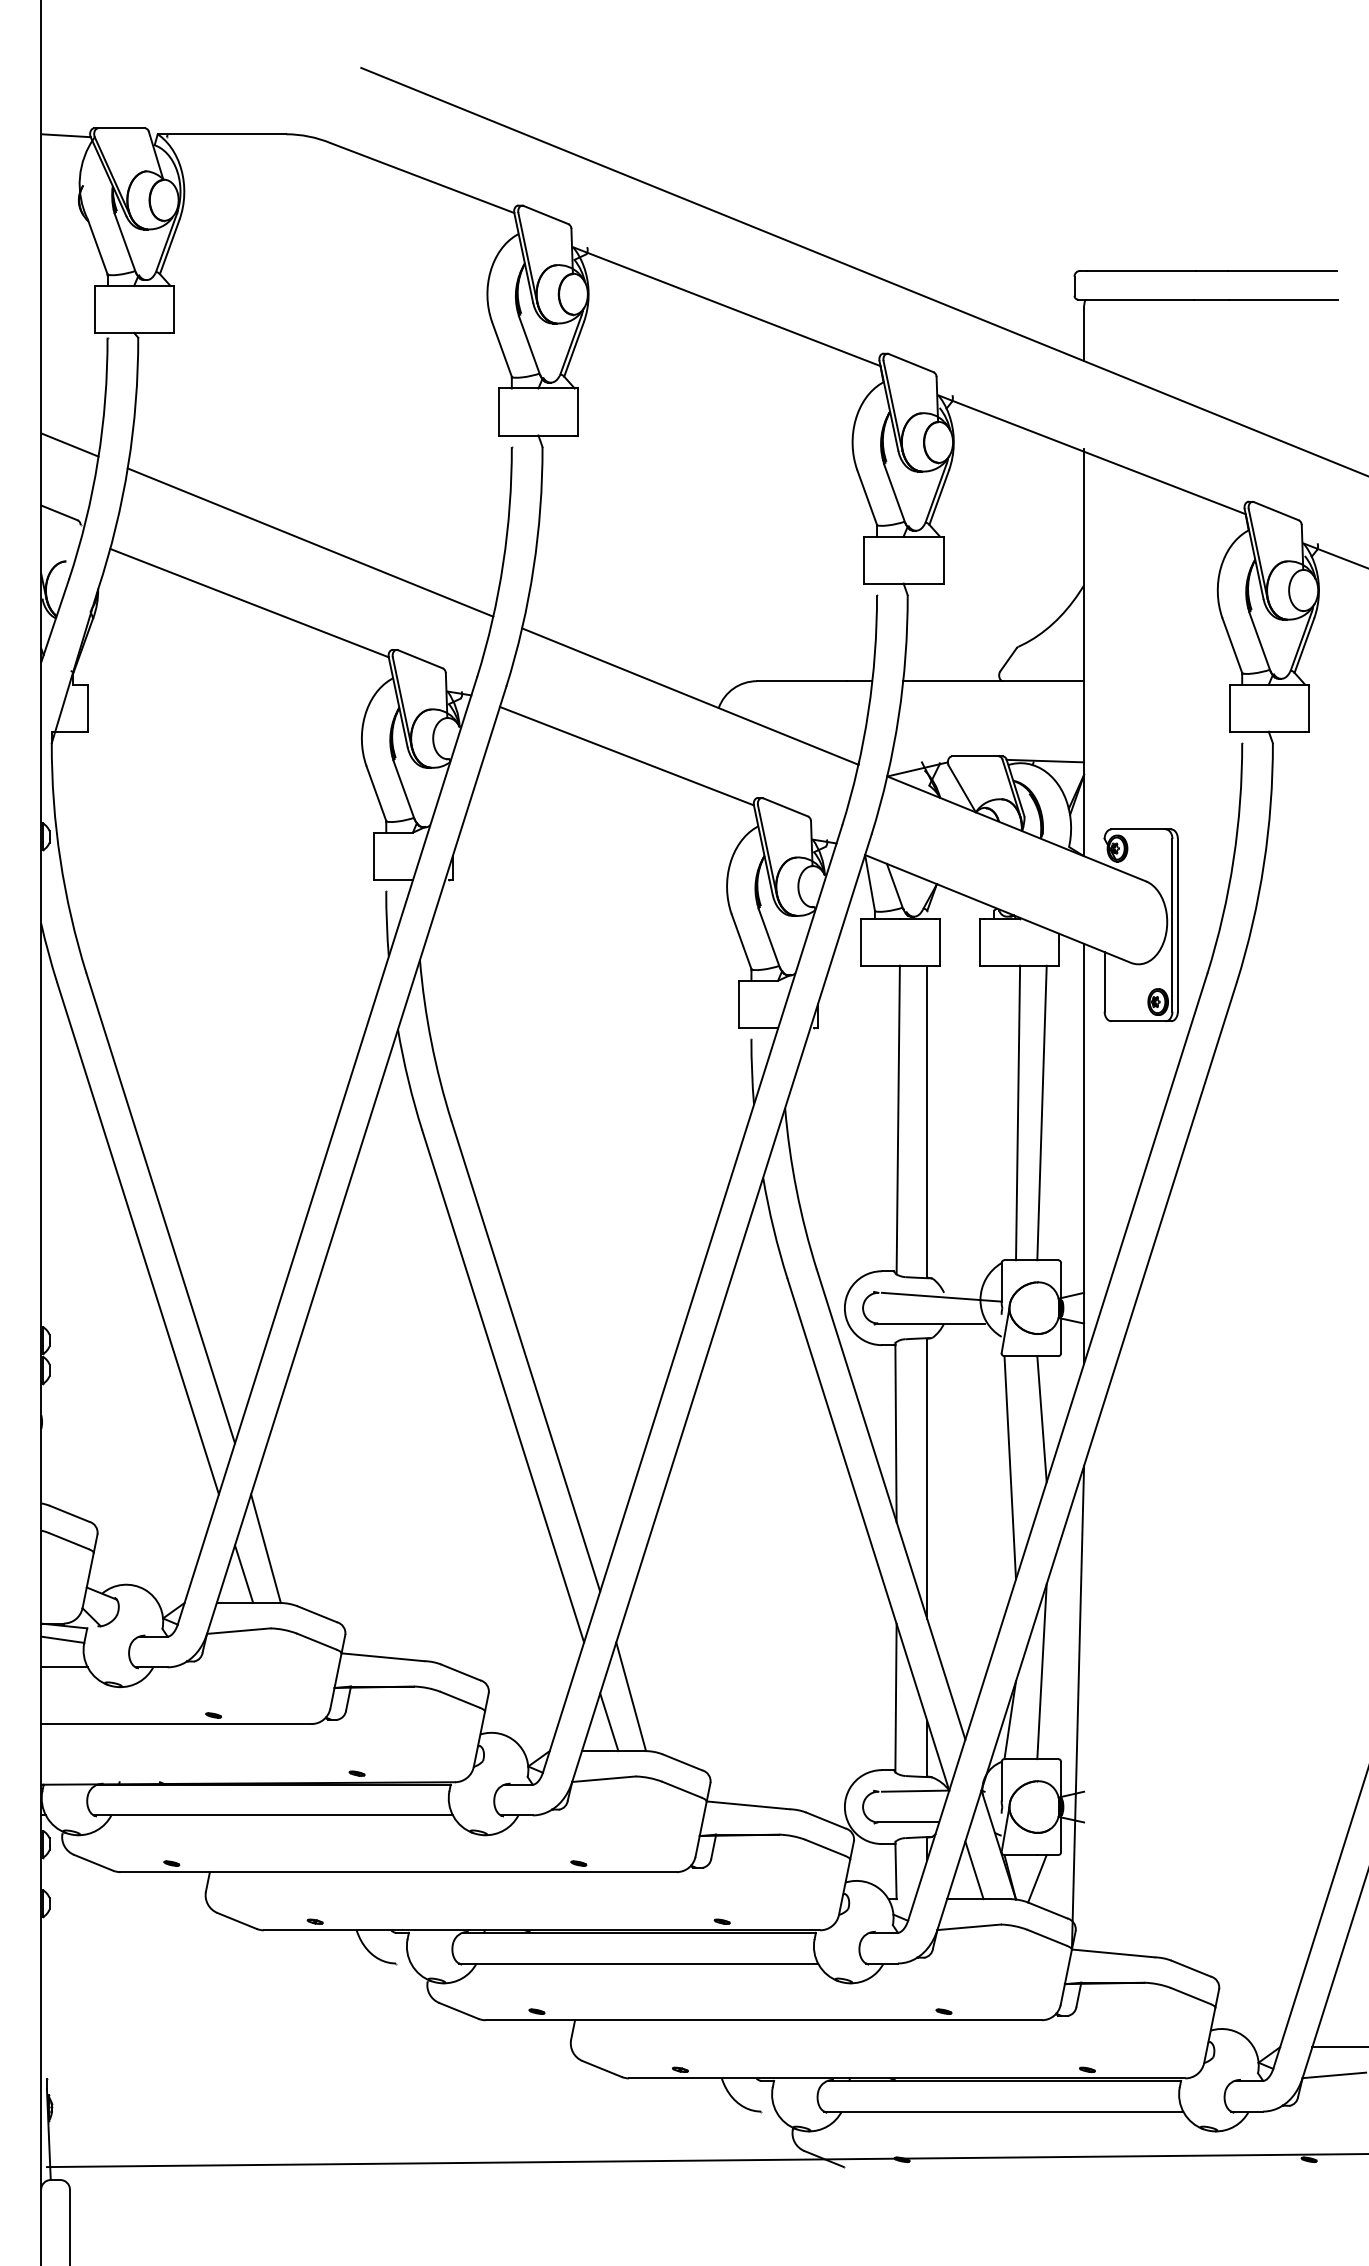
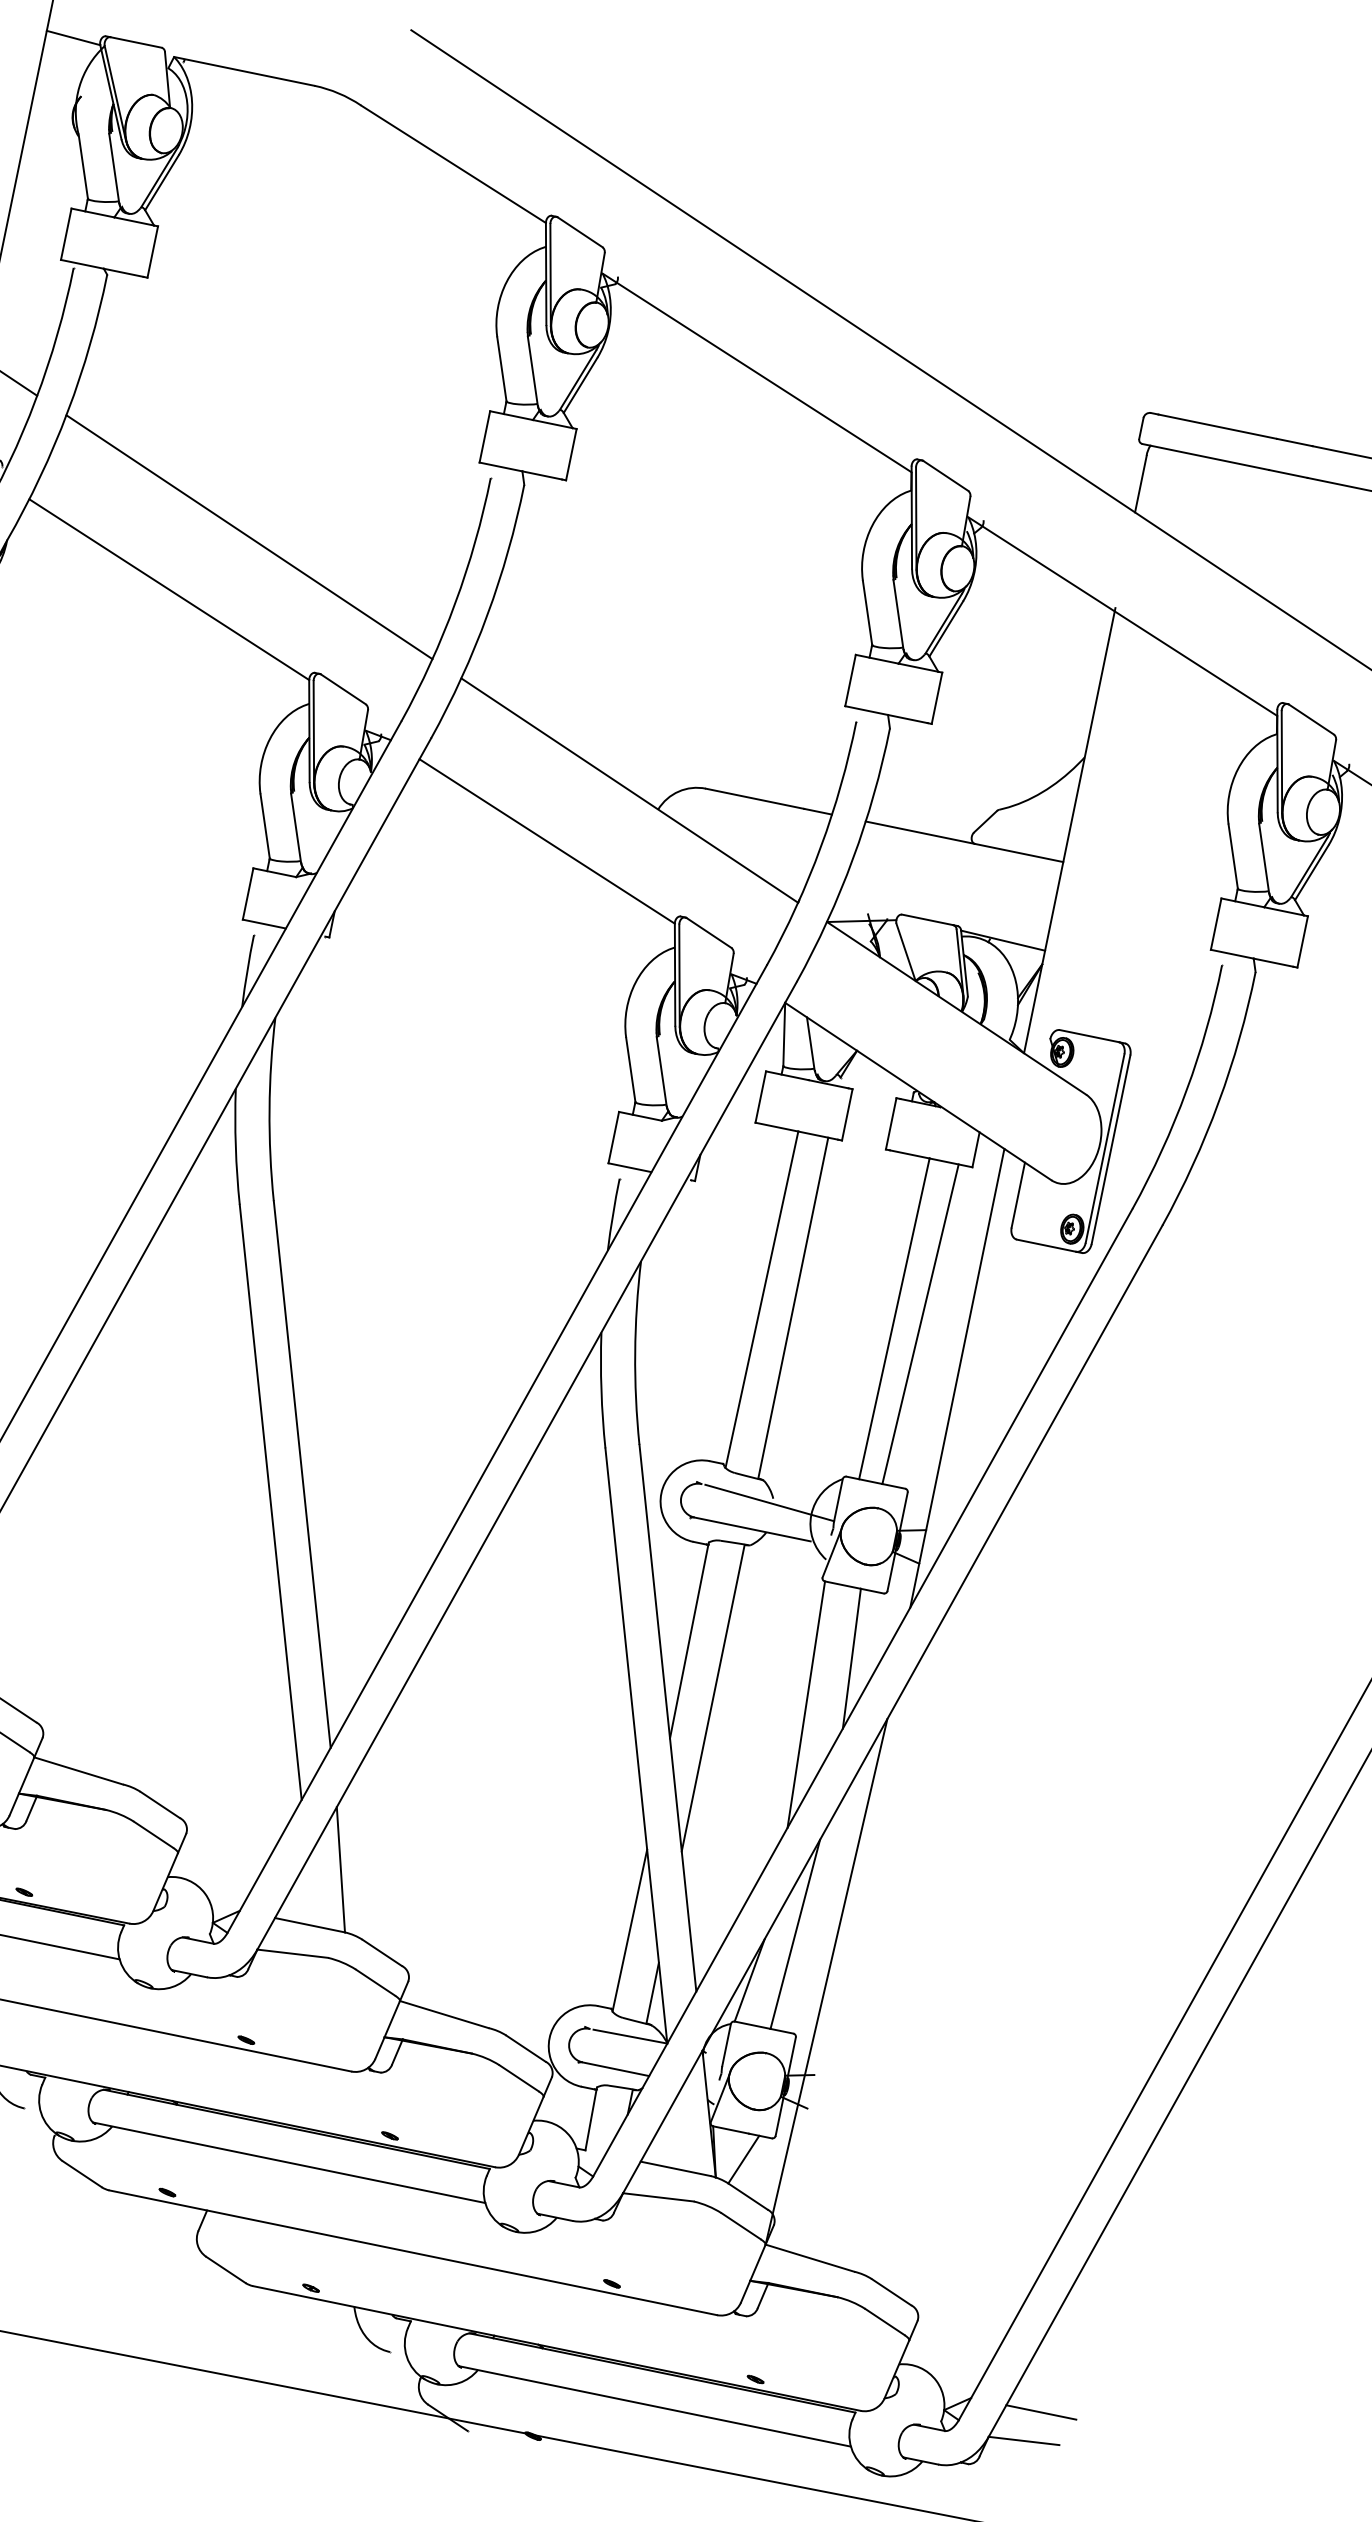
line: (609, 1722) -> (311, 1892), removed
line: (974, 1870) -> (676, 2136), removed

